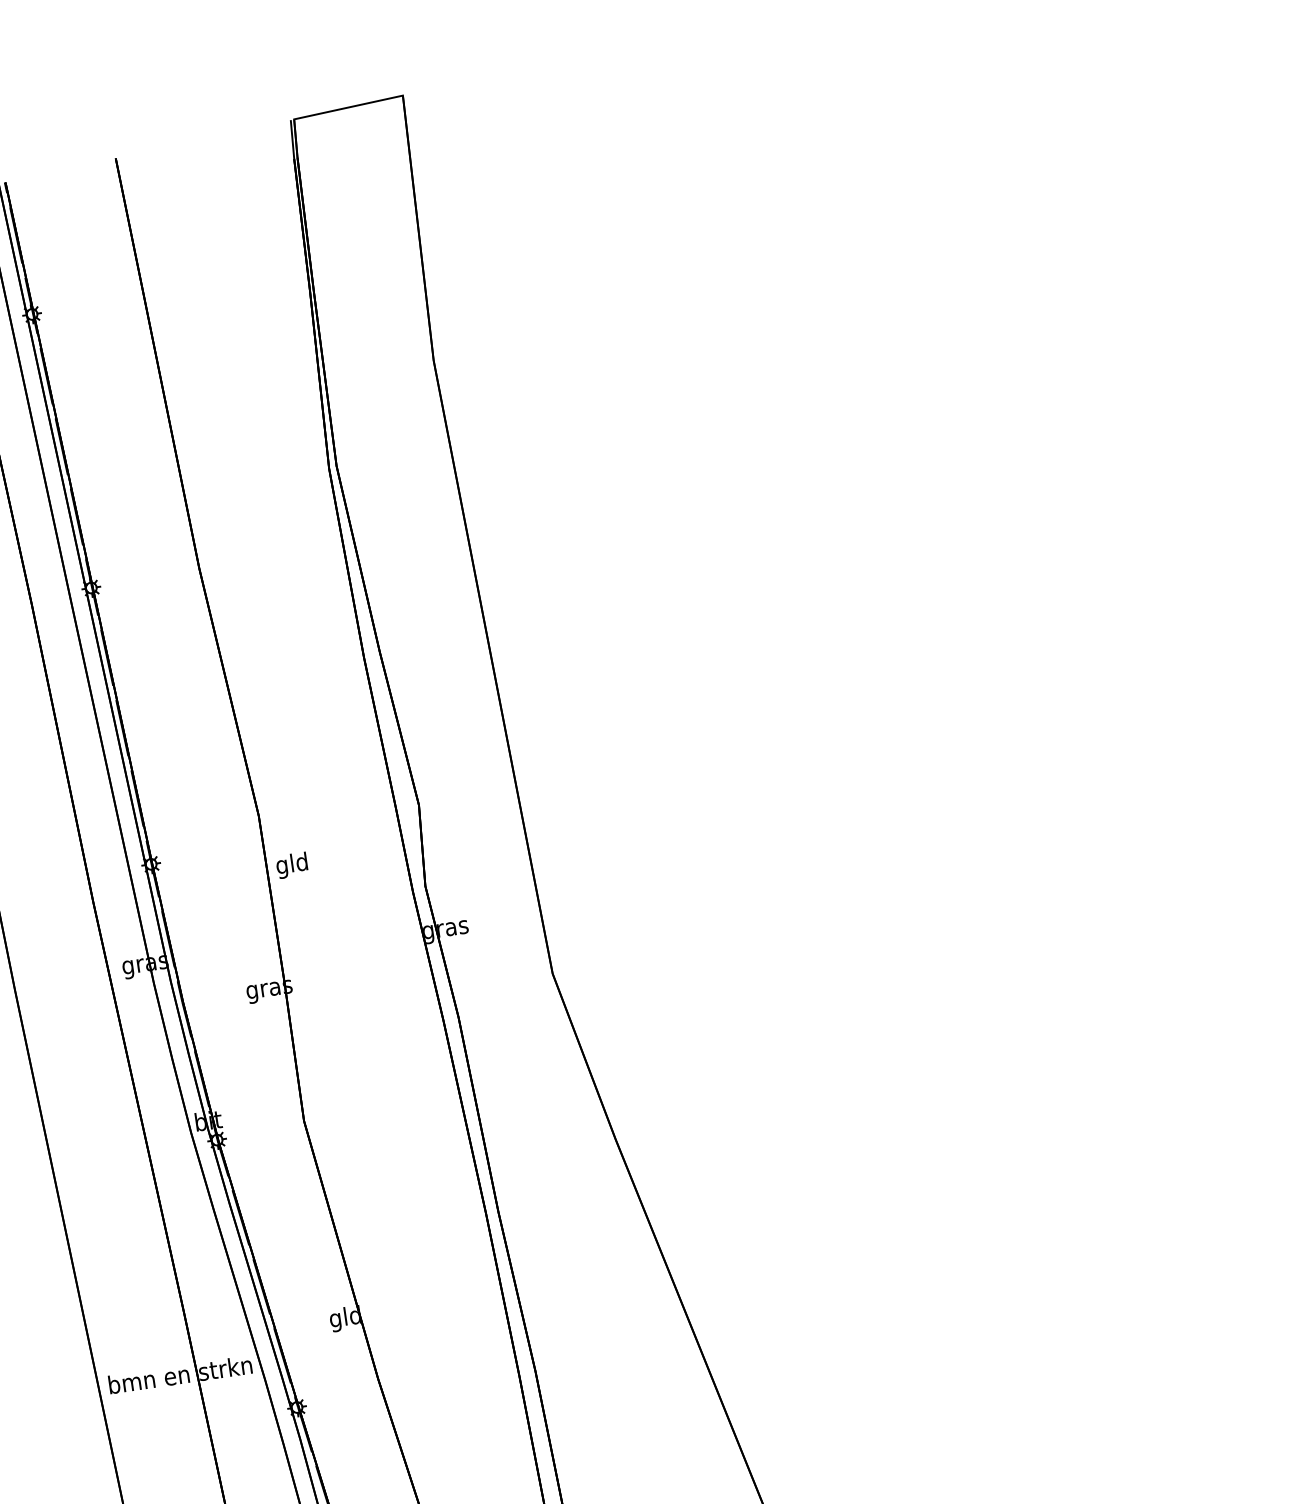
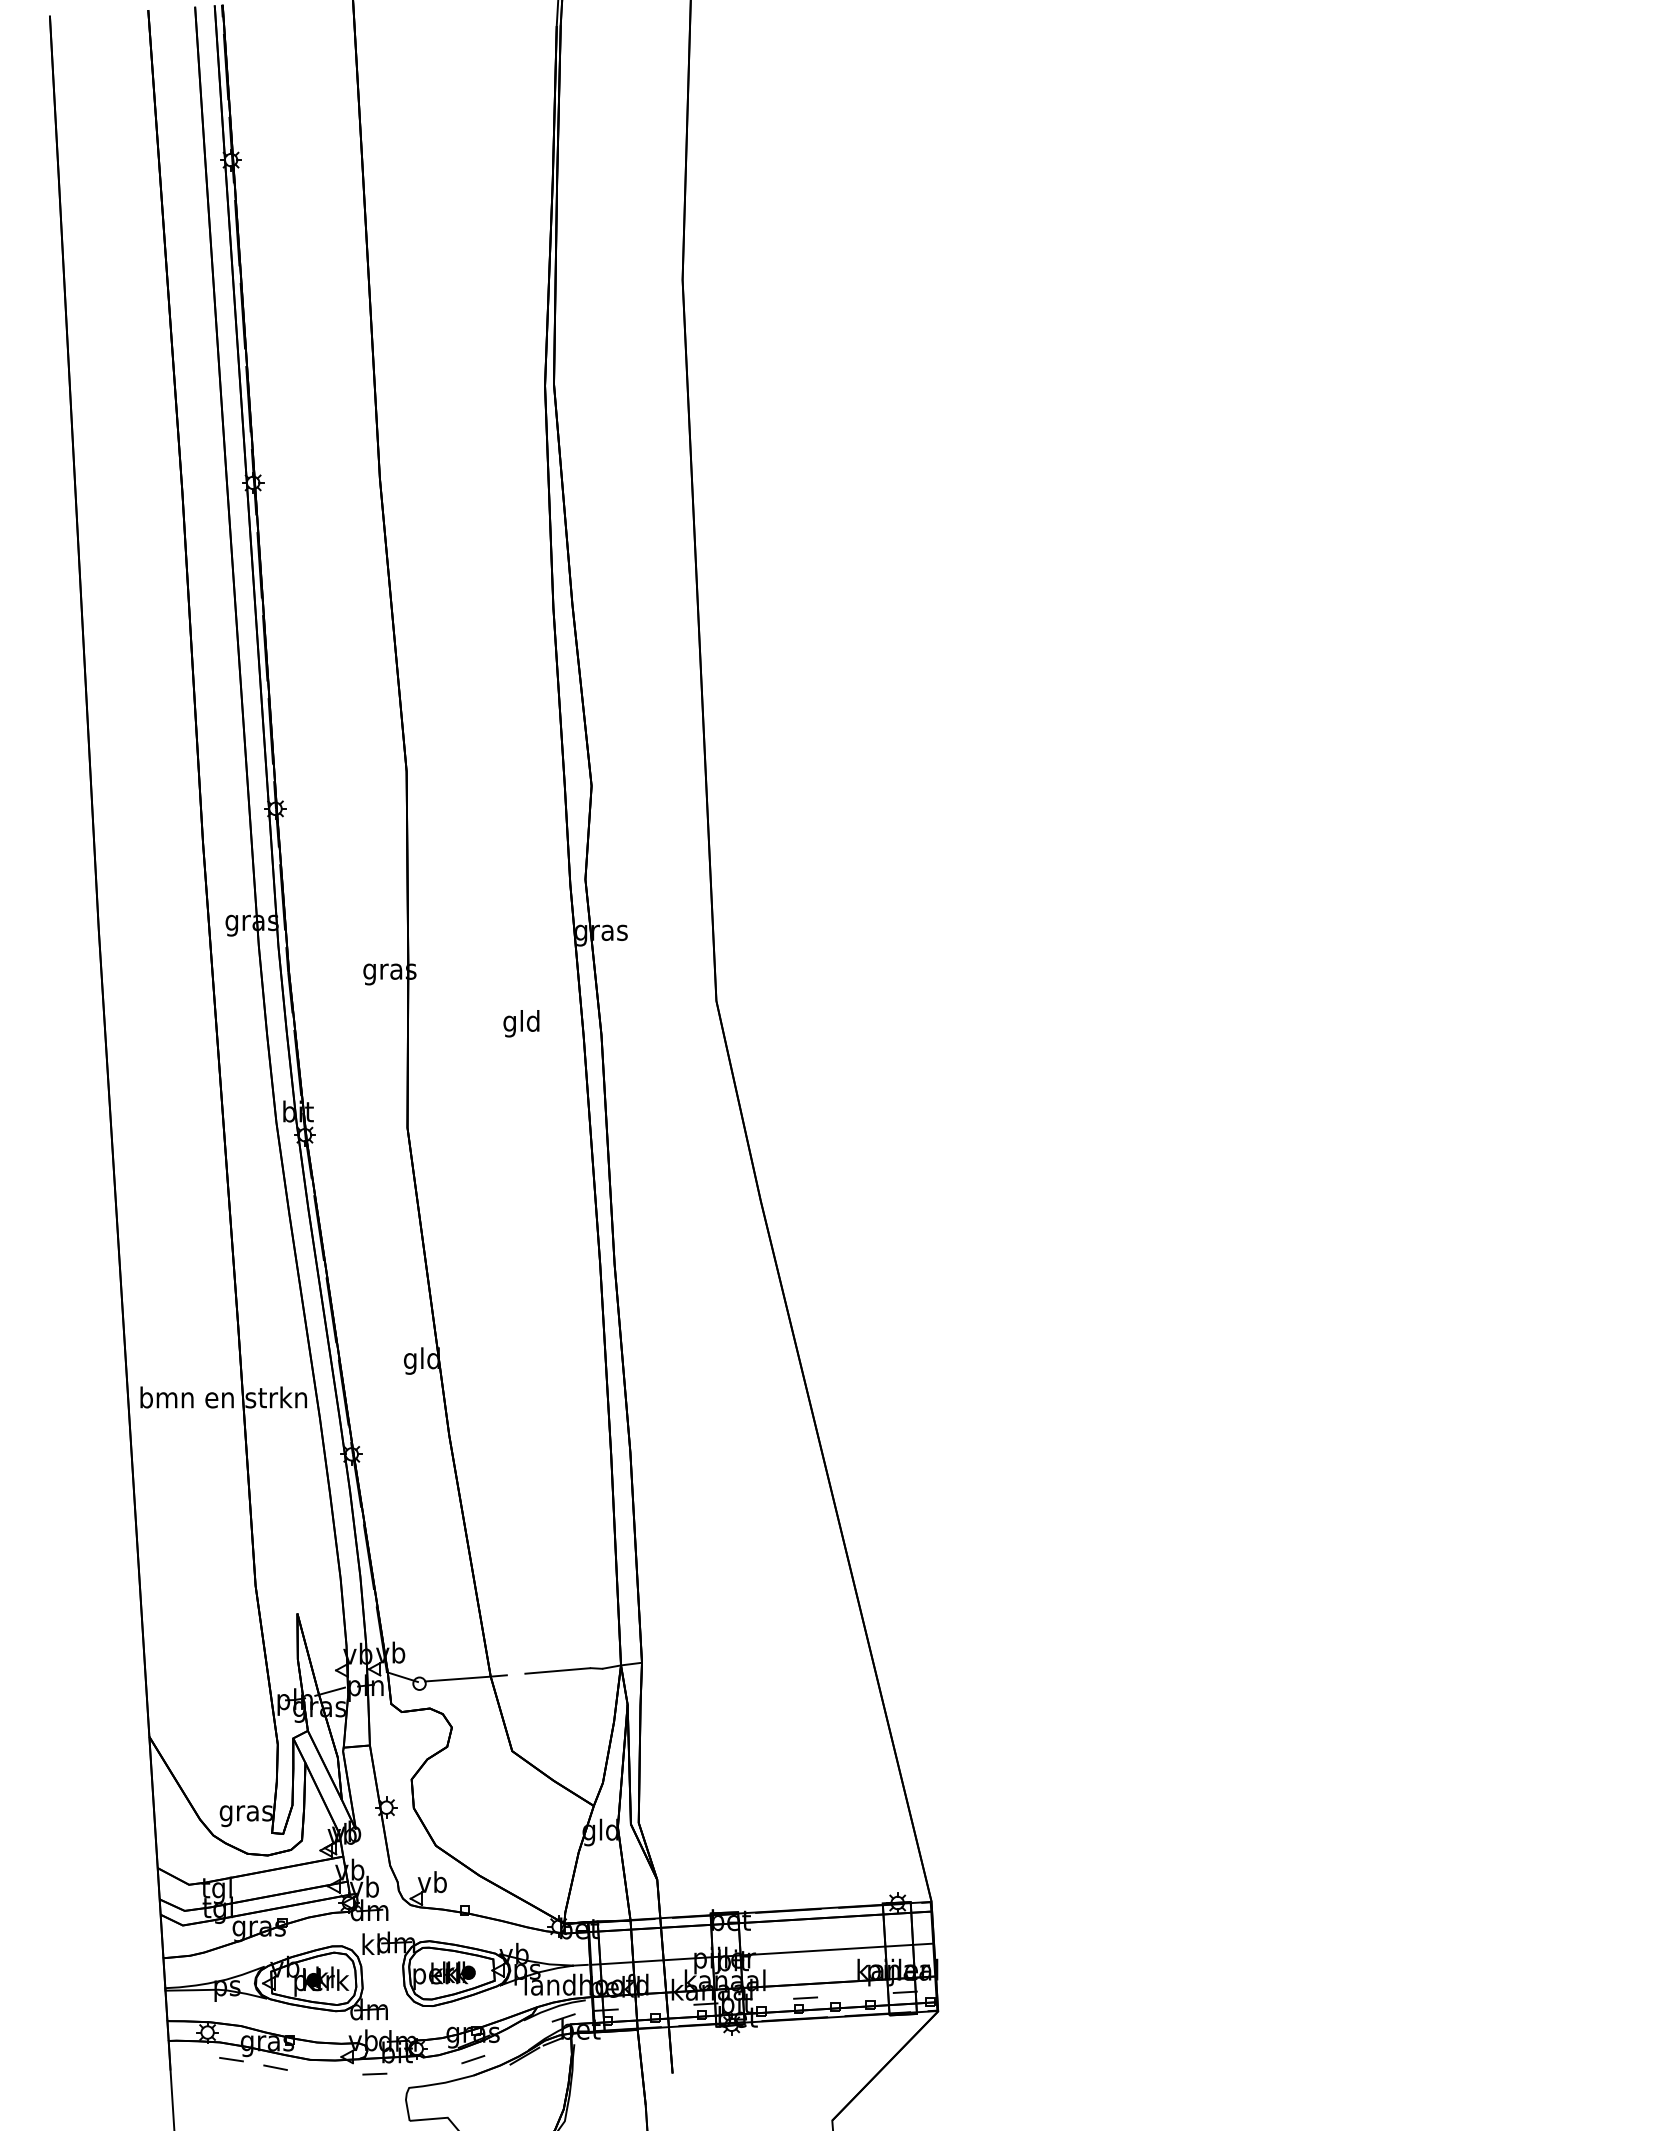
text: (292, 865) -> (521, 1023), moved

